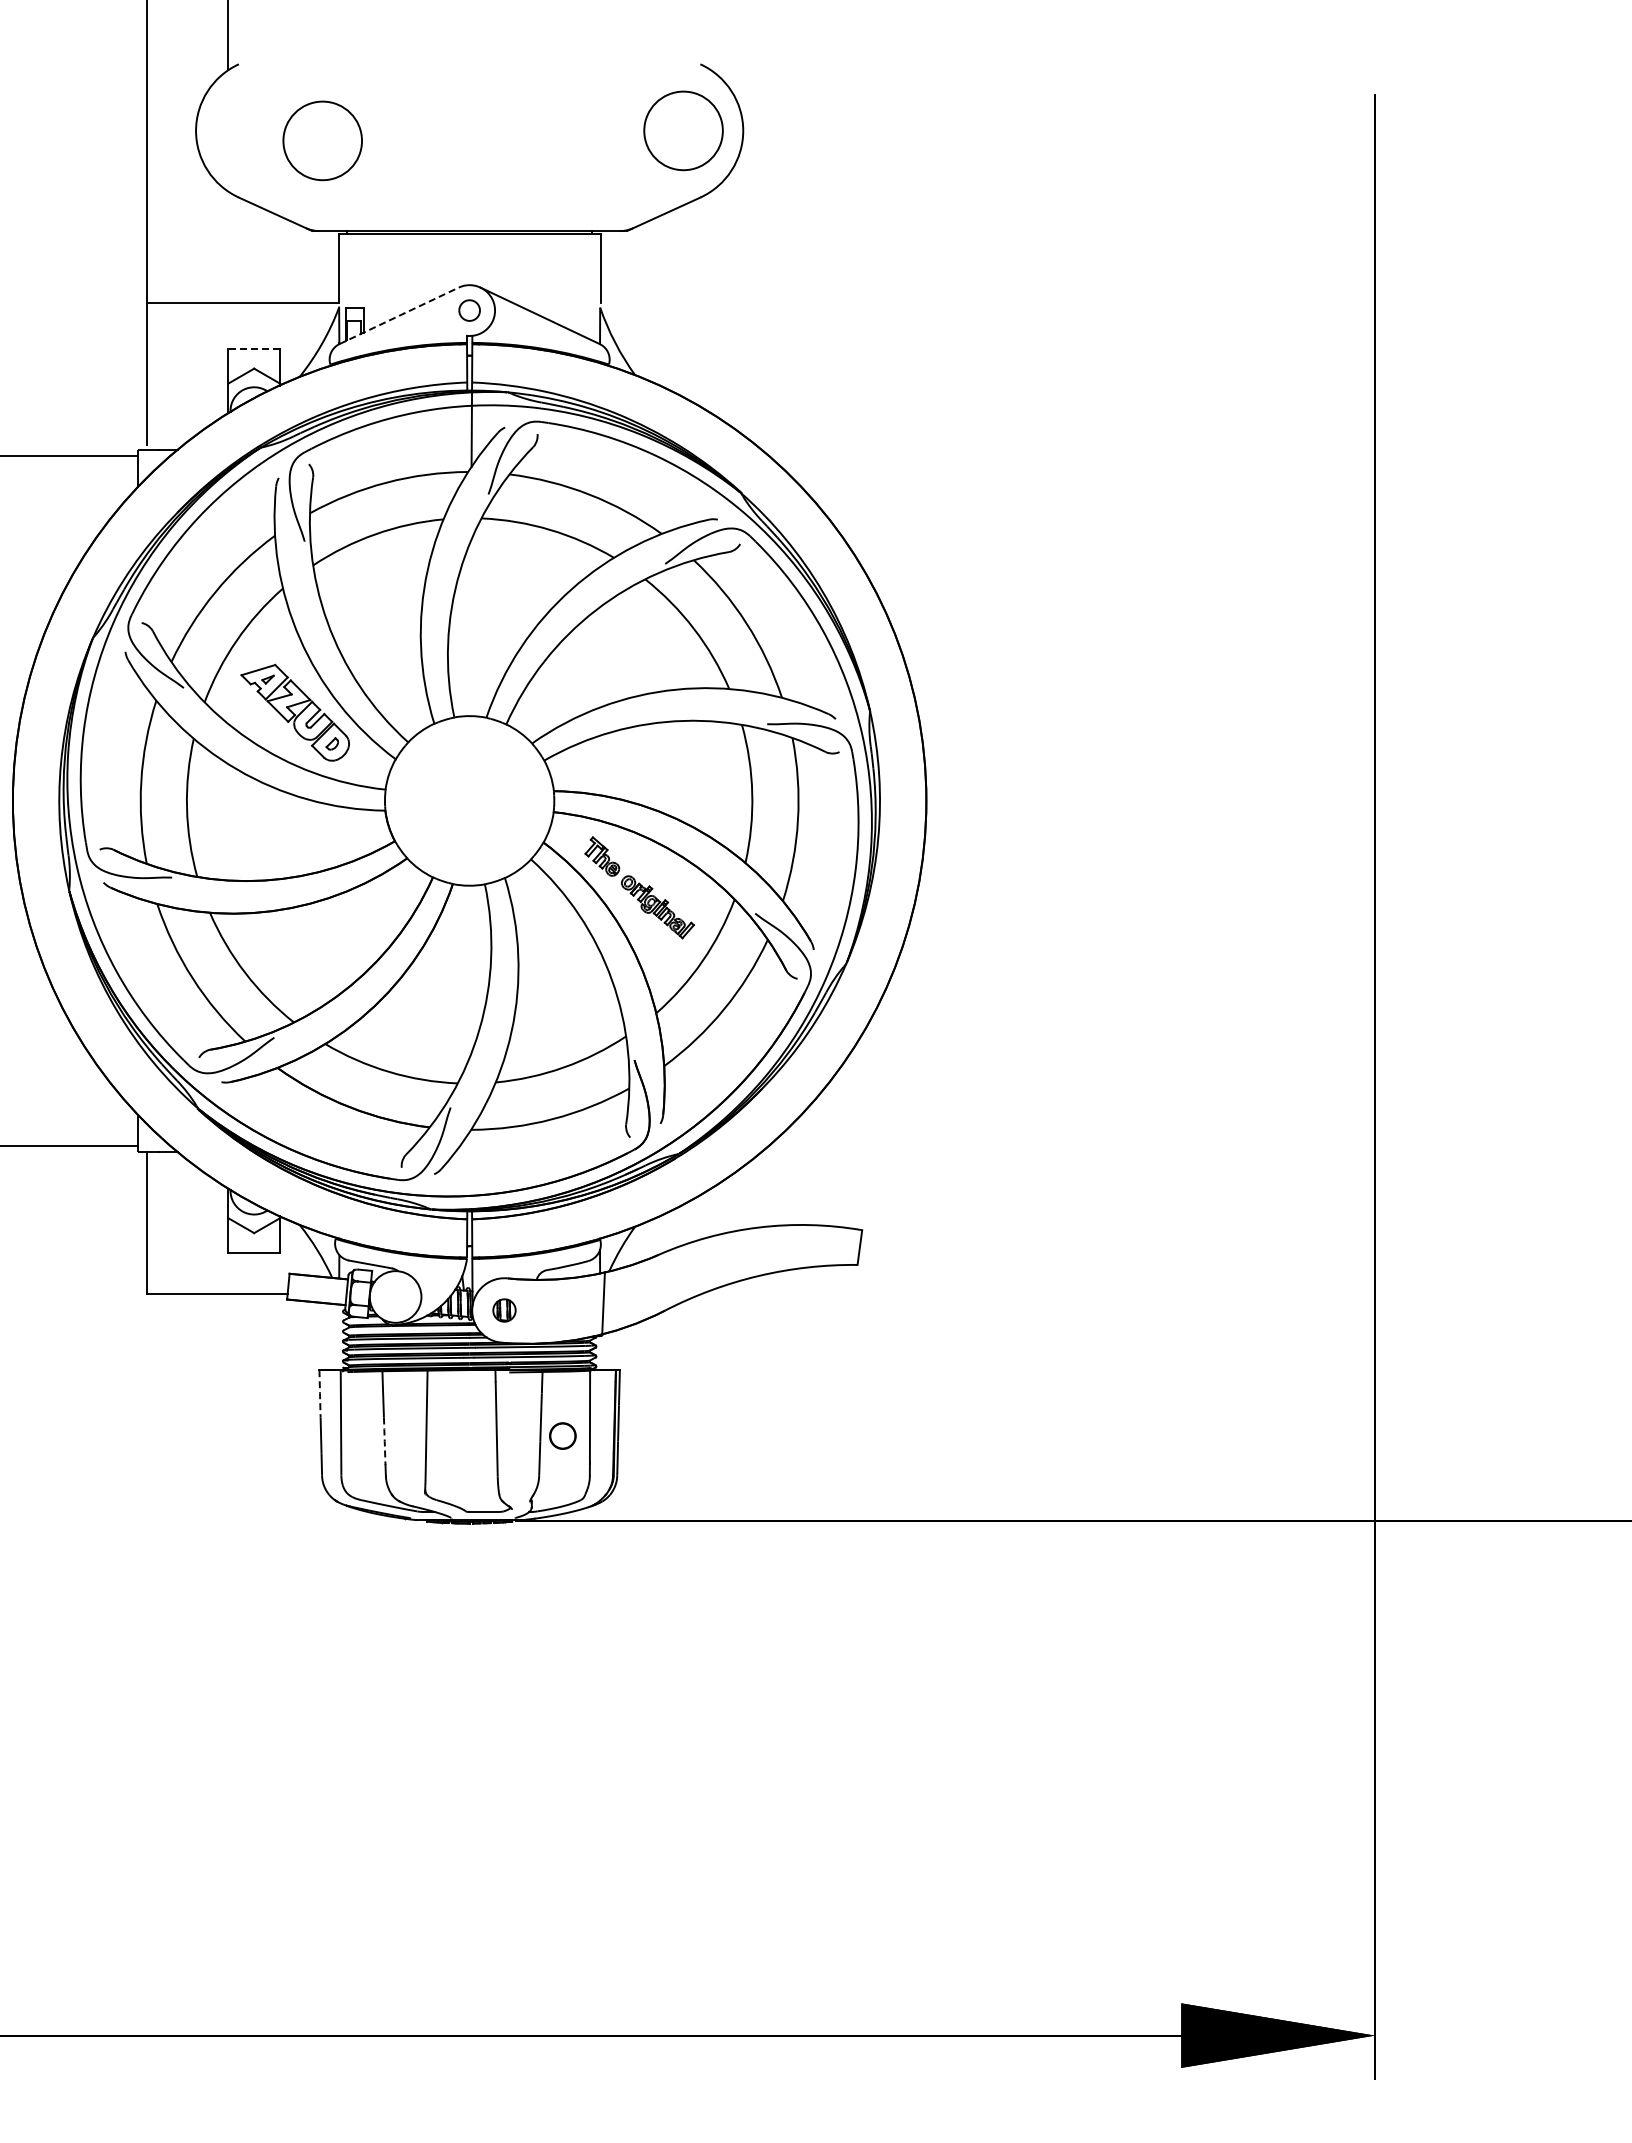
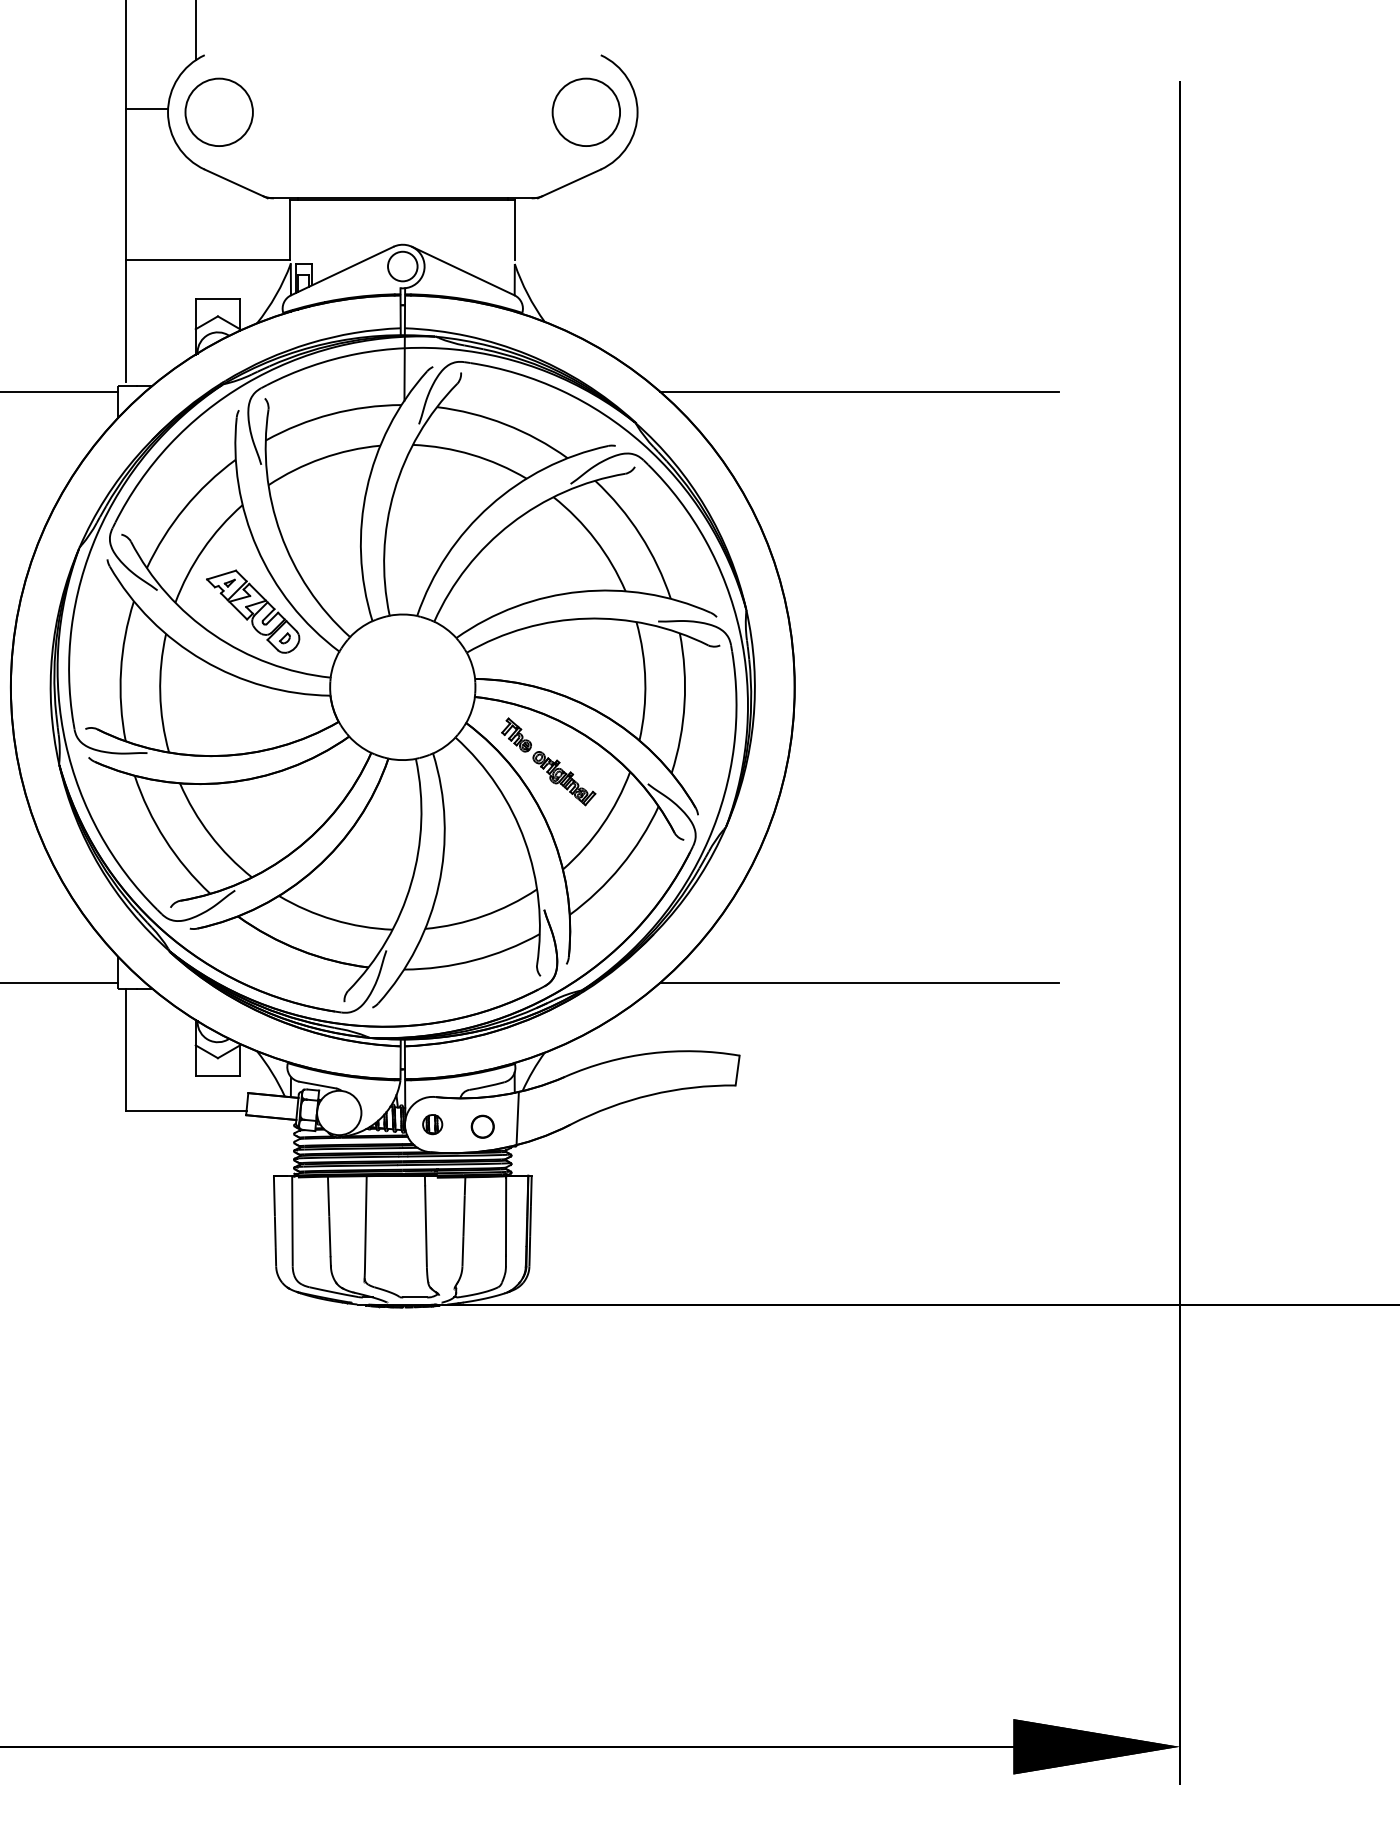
line: (171, 126) -> (146, 108), added
circle: (322, 140) -> (219, 112), moved
circle: (469, 310) -> (402, 266), size x1.67
line: (399, 315) -> (342, 270), dashed -> solid
line: (254, 348) -> (218, 299), dashed -> solid
line: (1001, 456) -> (859, 391), added
line: (1001, 1145) -> (859, 982), added
line: (320, 1393) -> (274, 1195), dashed -> solid
circle: (562, 1435) -> (482, 1126), moved
line: (384, 1441) -> (329, 1236), dashed -> solid

